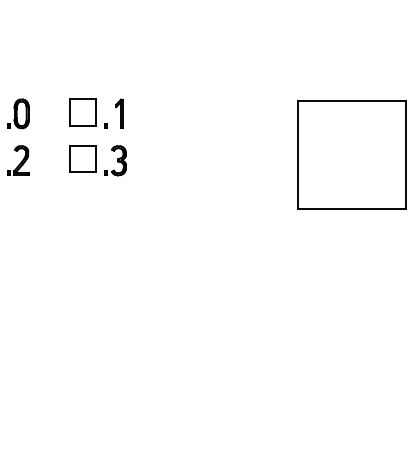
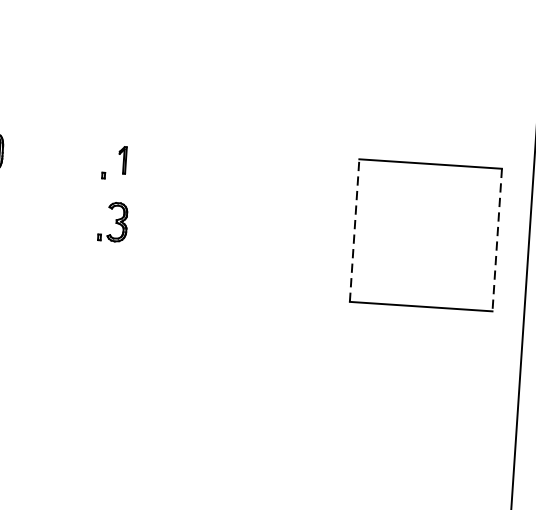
part: (82, 112) -> (73, 155), removed
part: (119, 113) -> (122, 159), size x0.7
line: (298, 155) -> (355, 231), solid -> dashed
line: (406, 155) -> (497, 240), solid -> dashed
part: (82, 158) -> (69, 216), removed

